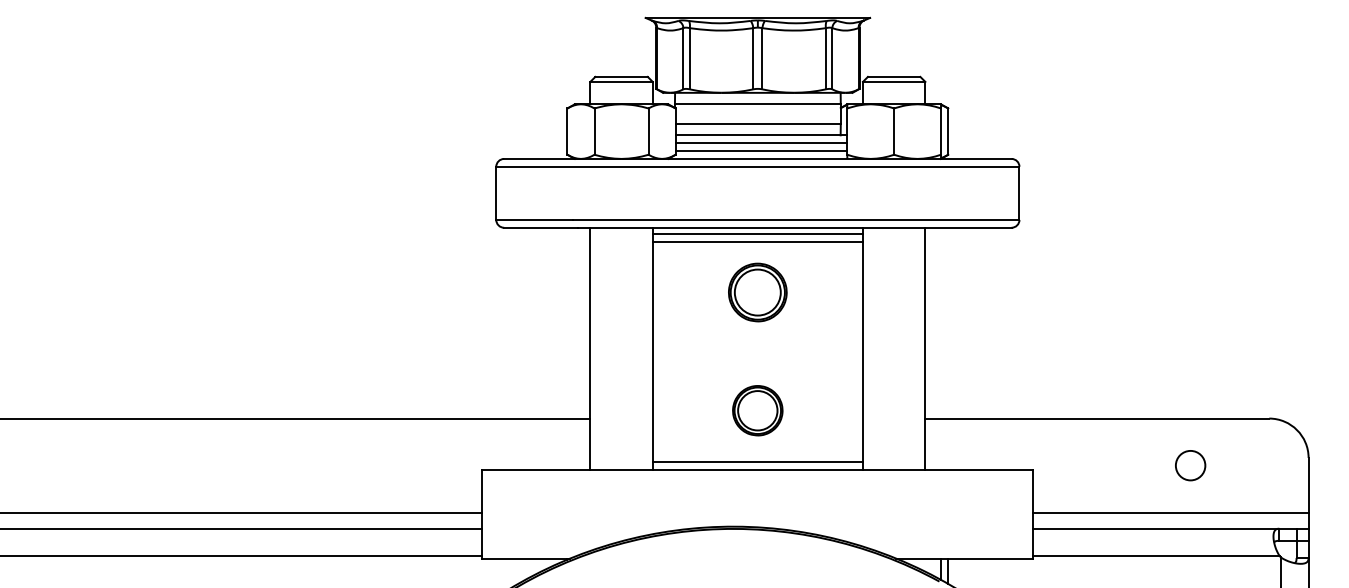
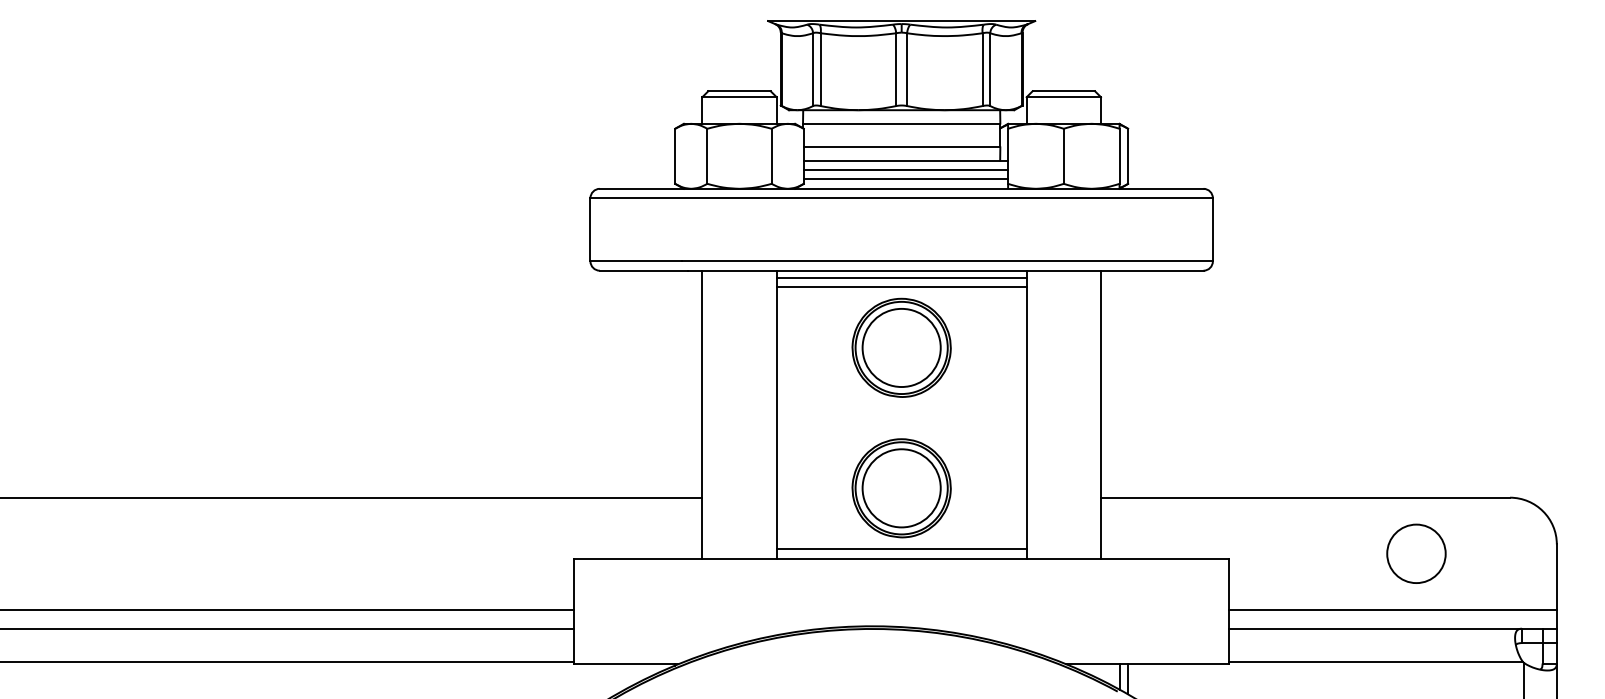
part: (757, 292) -> (901, 347), size x1.43
part: (757, 410) -> (901, 488), size x1.67
circle: (1190, 465) -> (1416, 553), size x1.67

